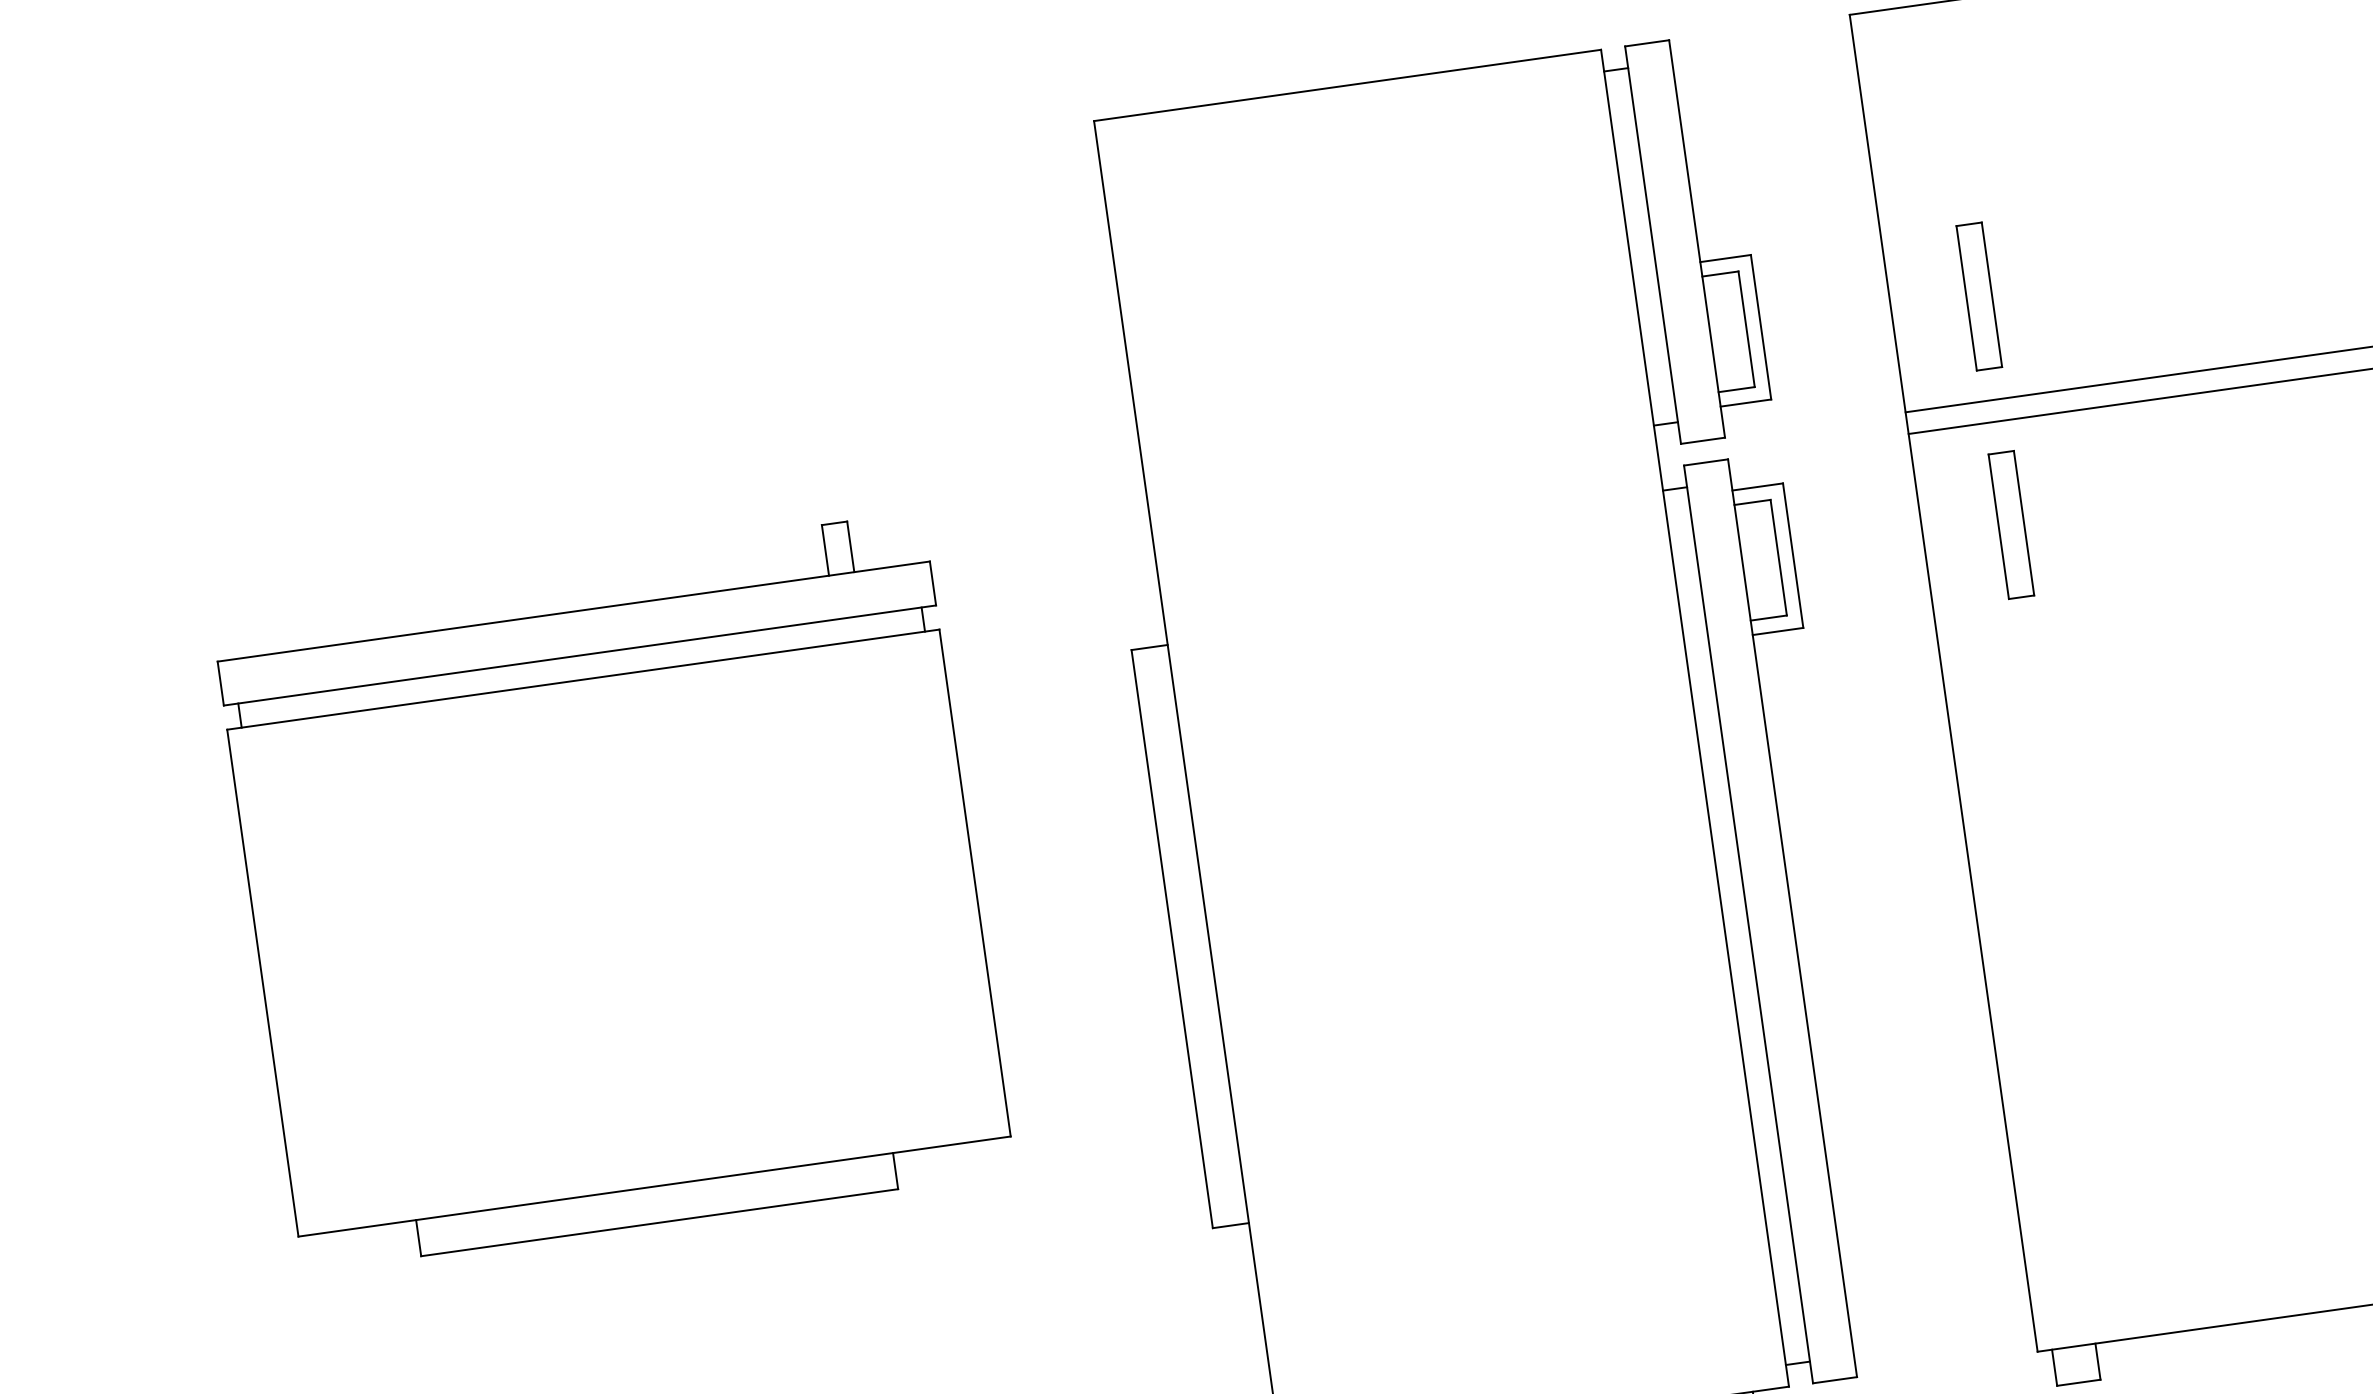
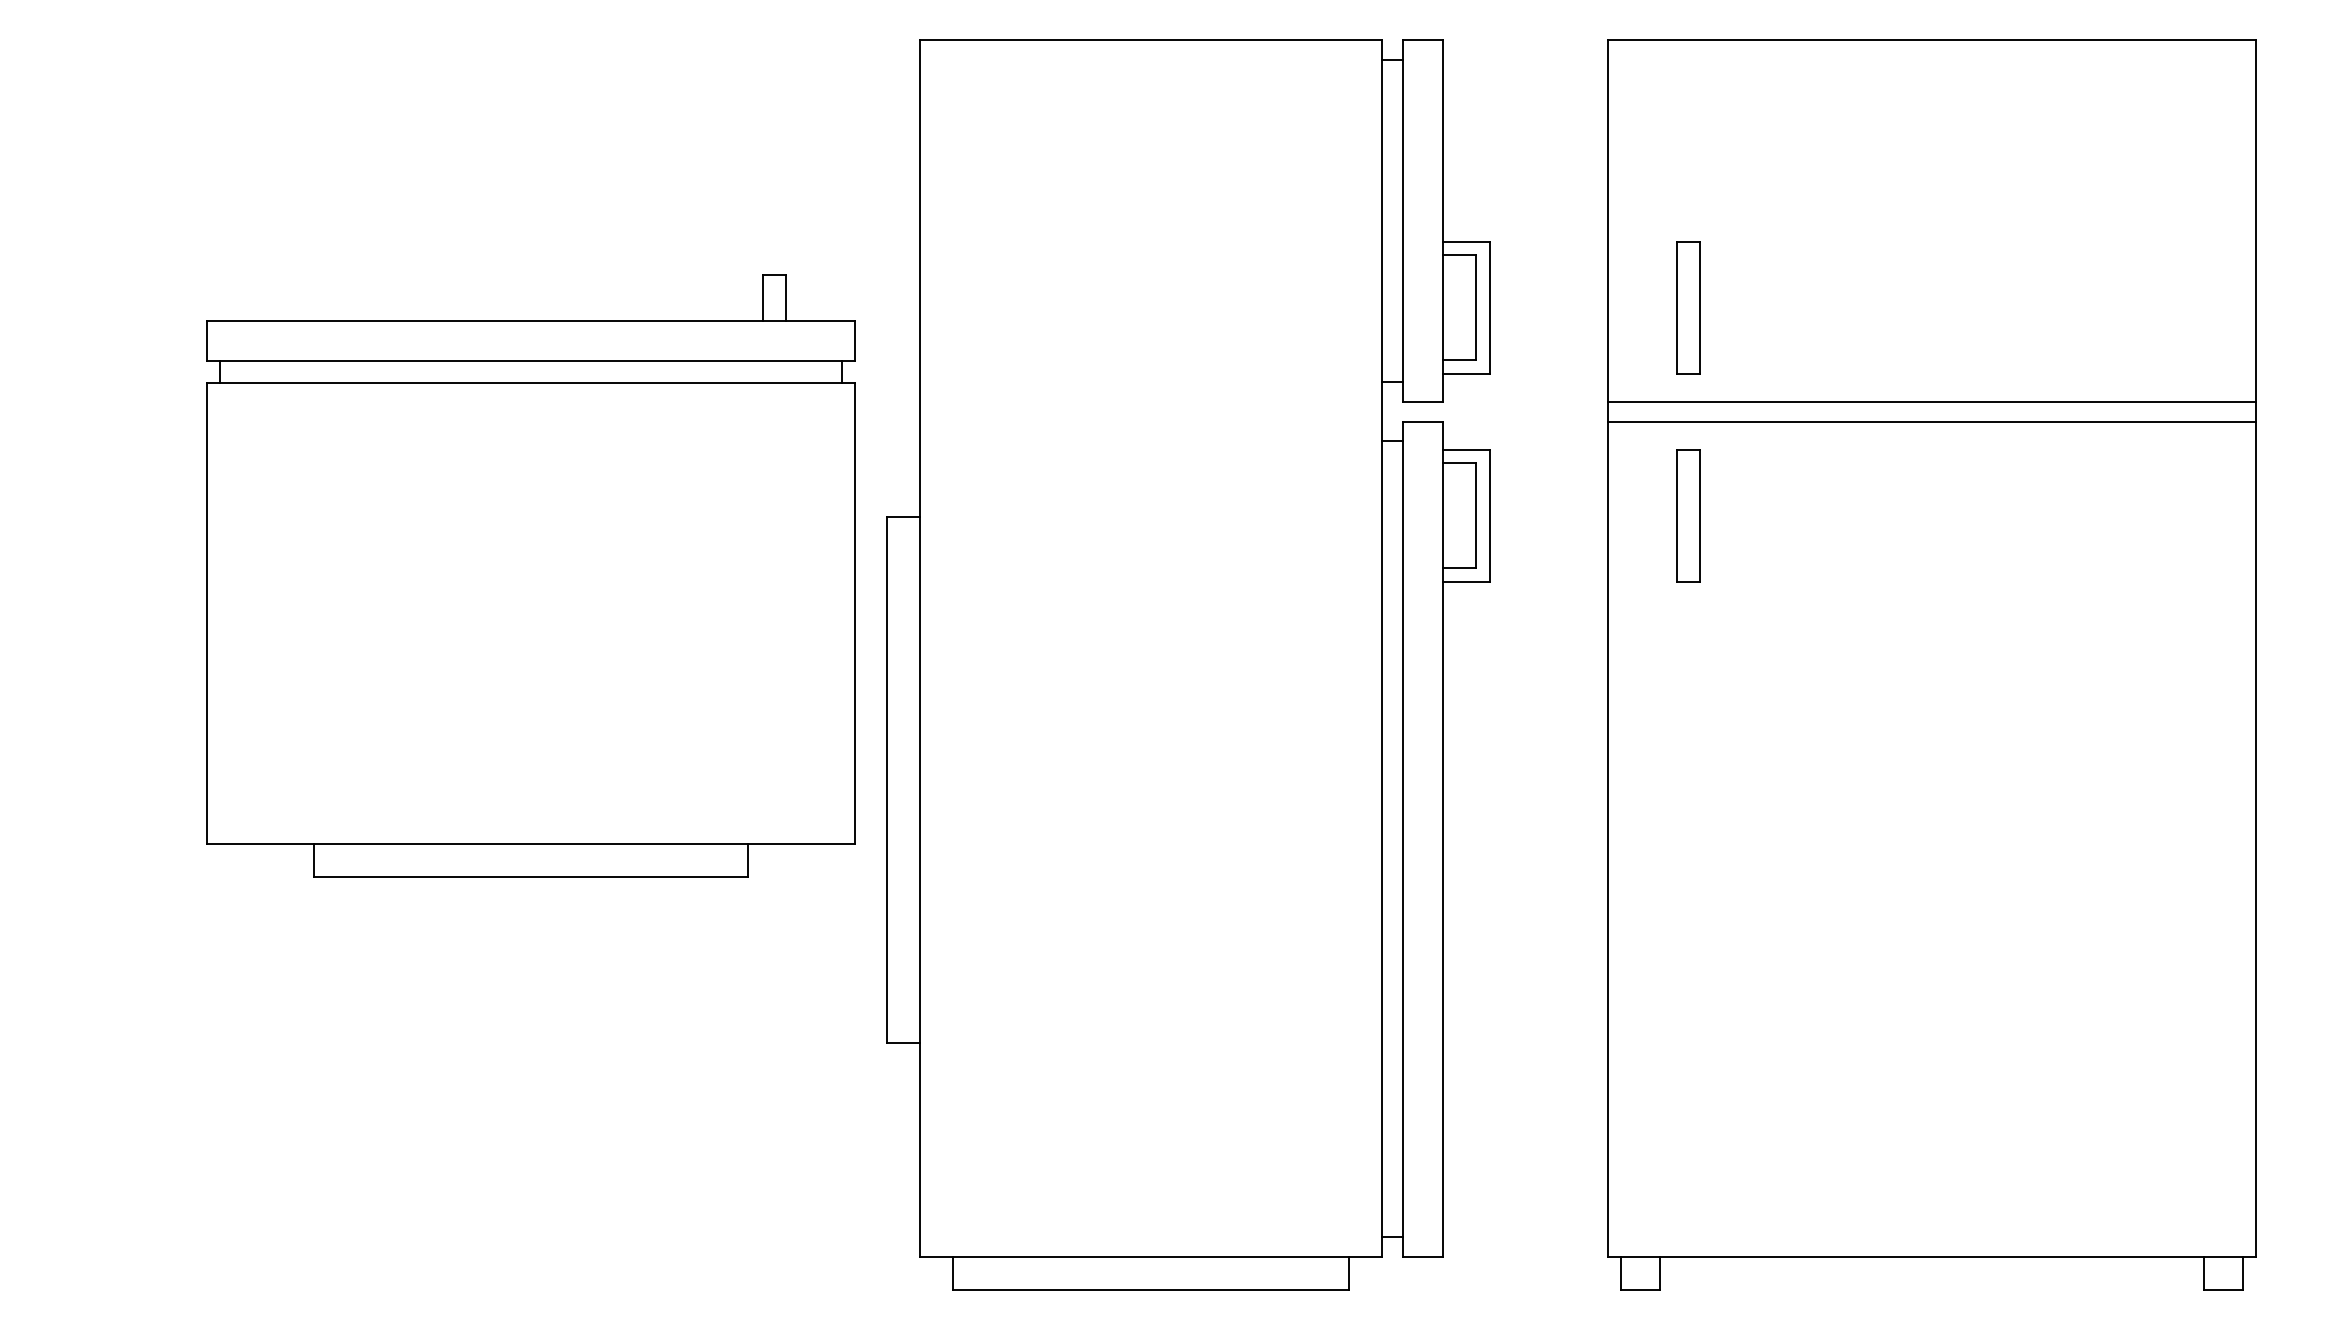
part: (612, 891) -> (530, 575), moved

